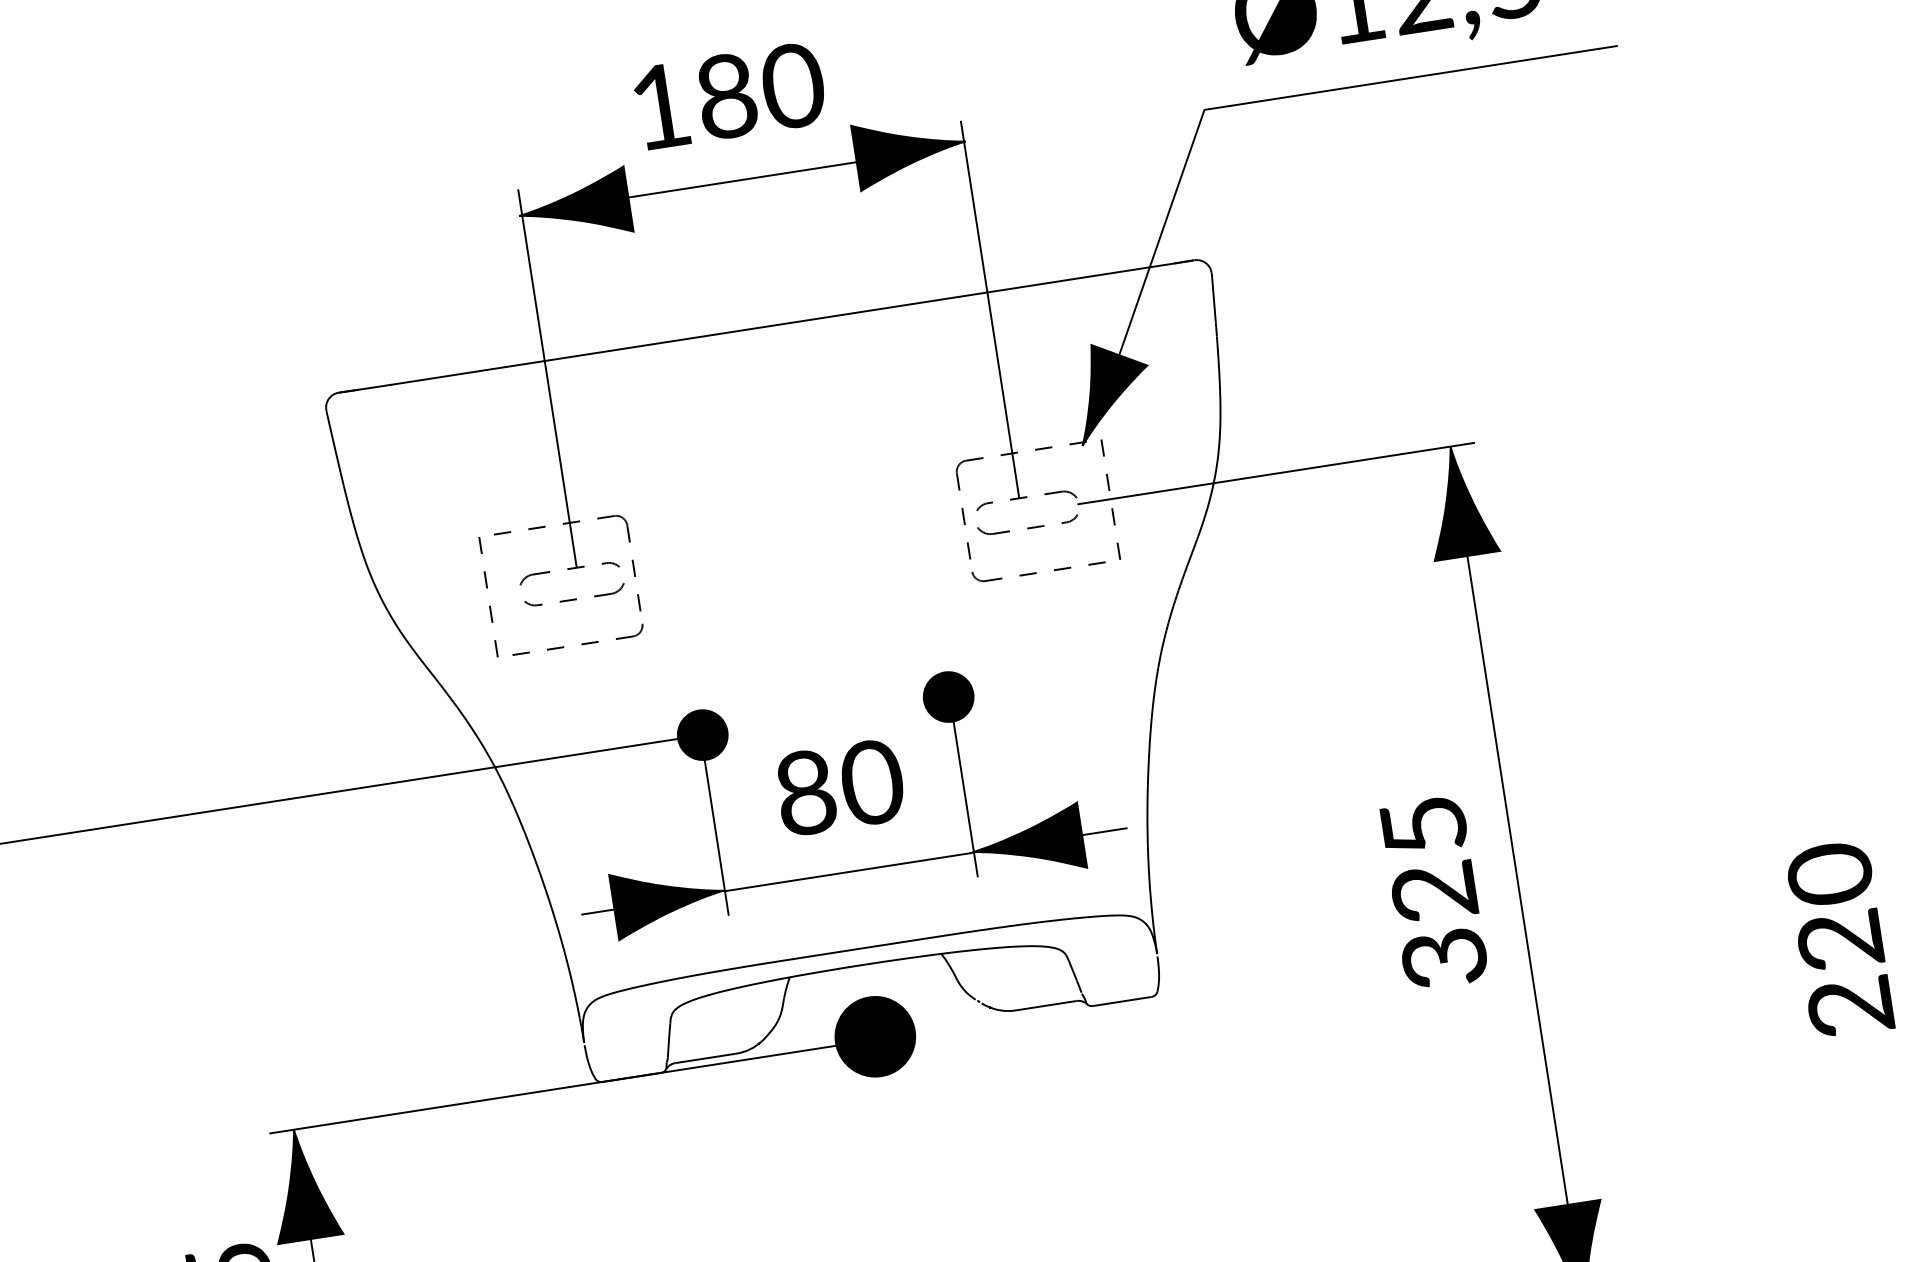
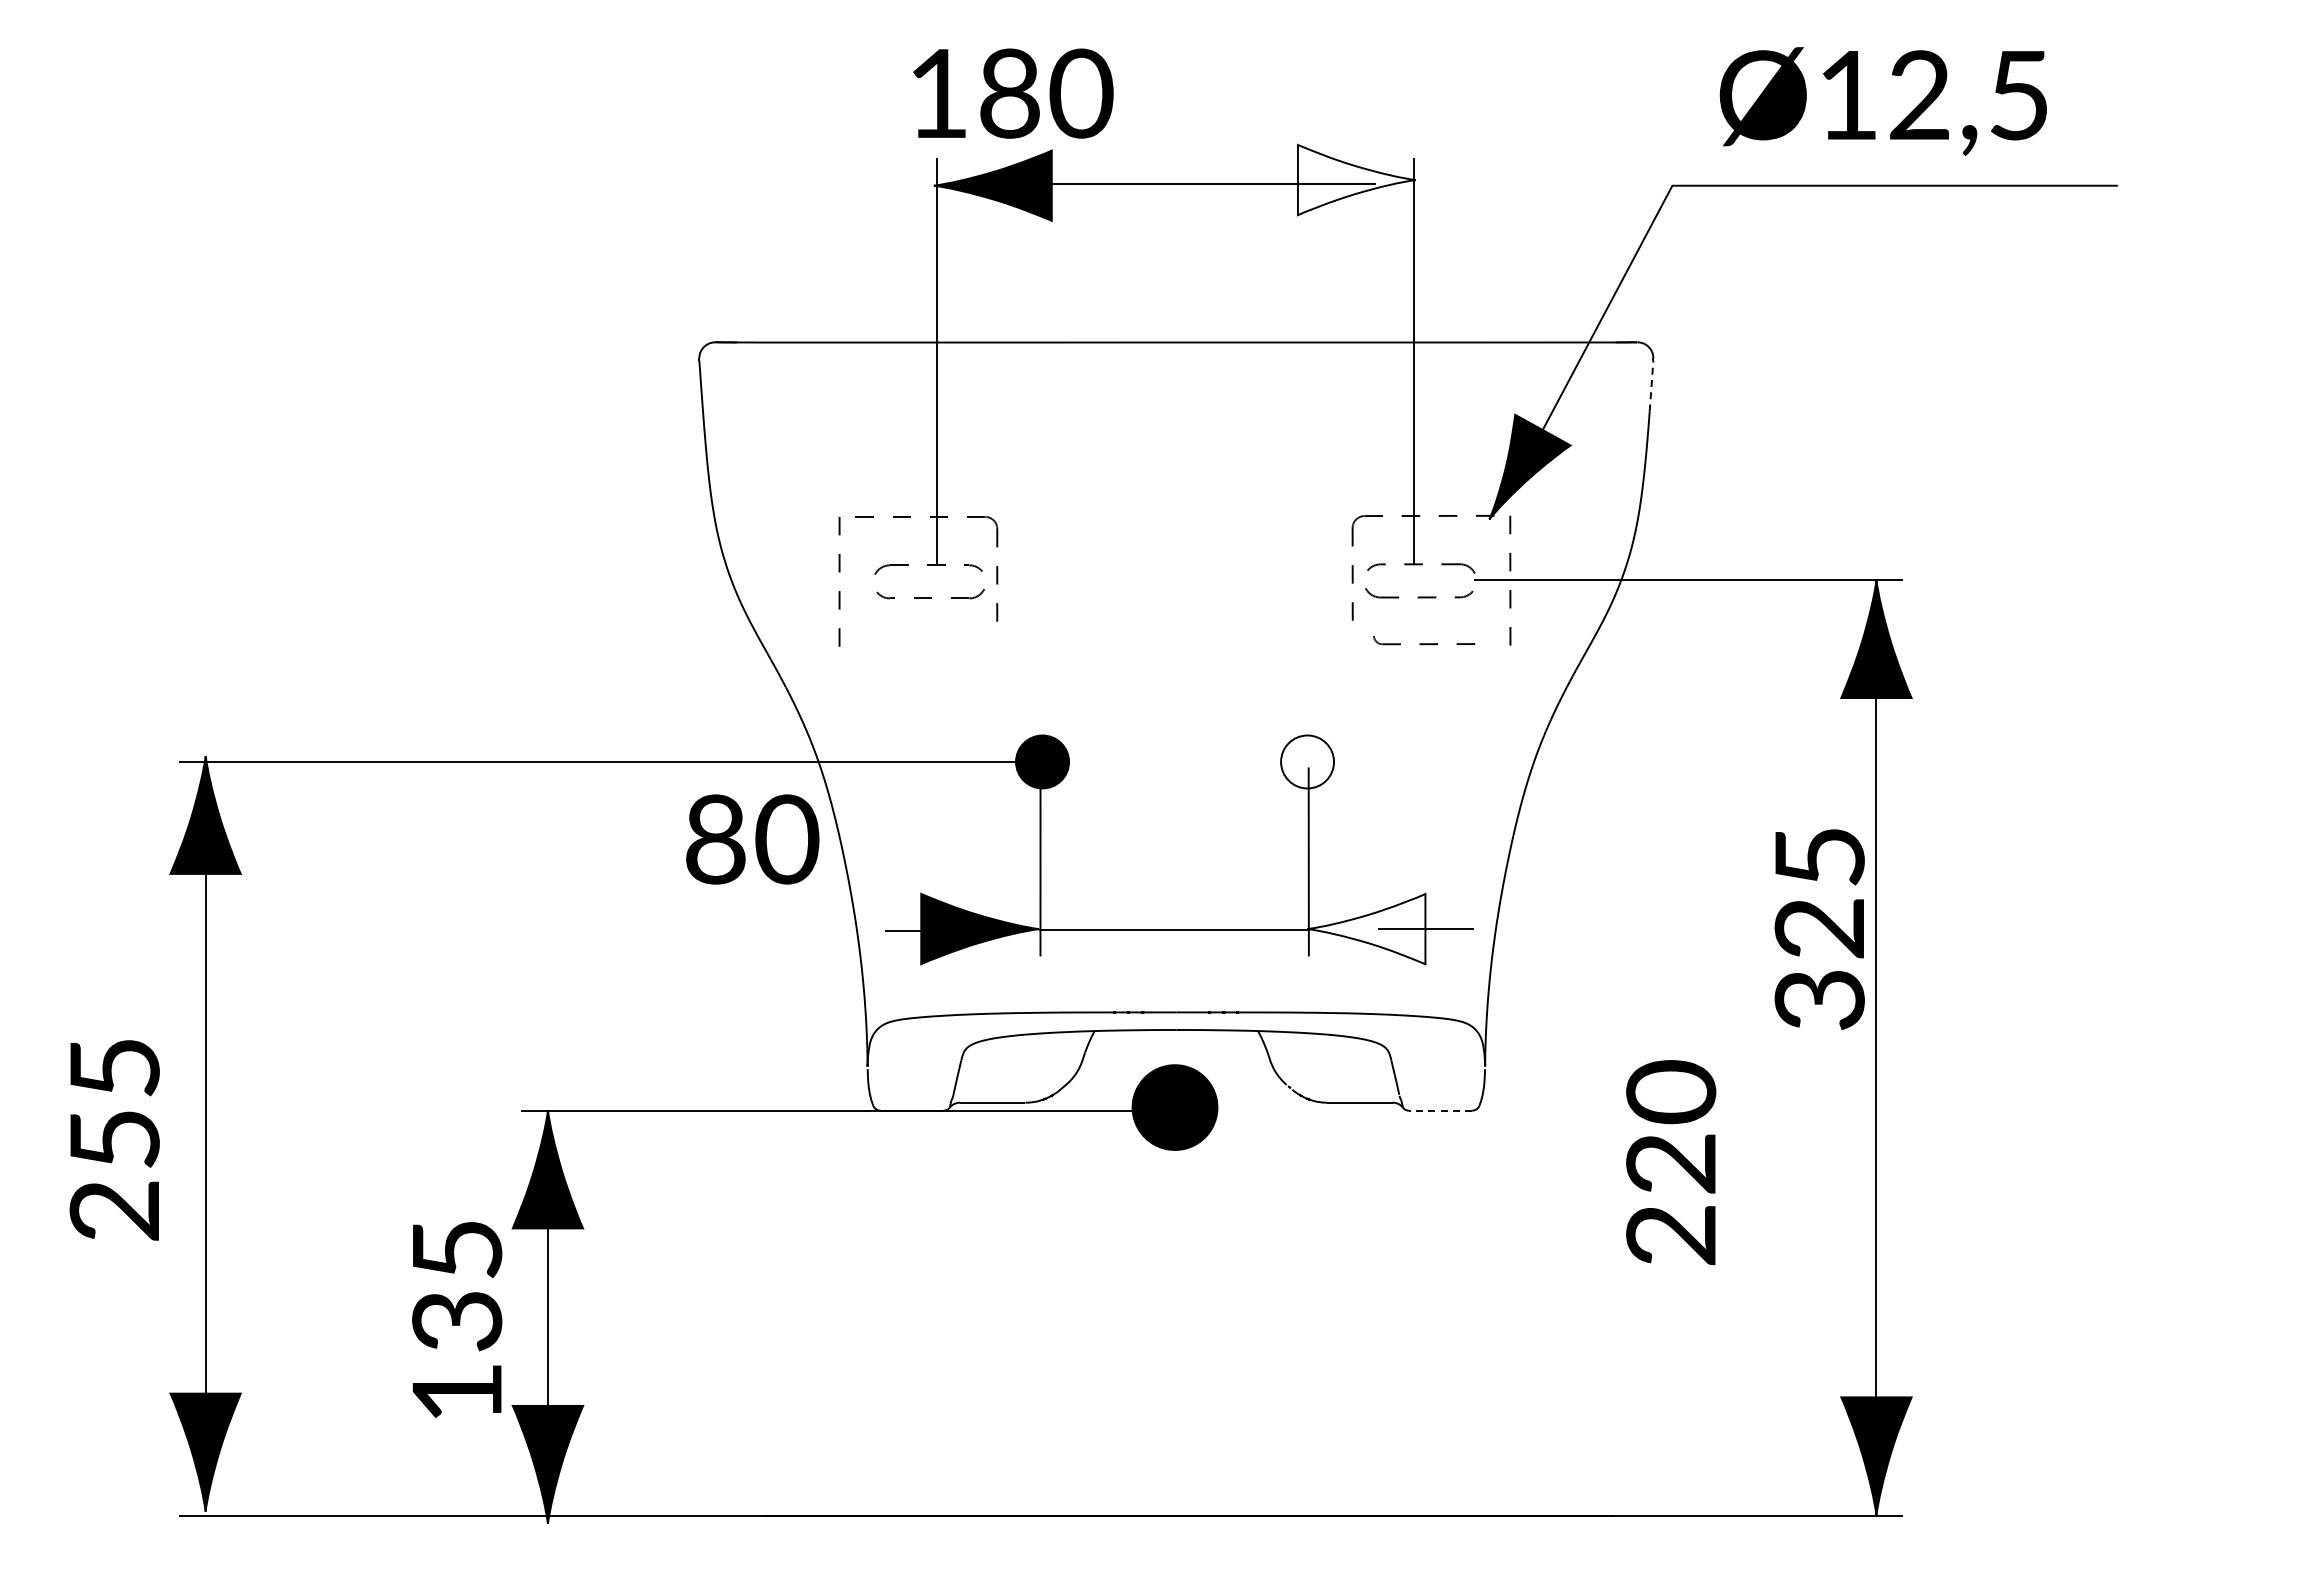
text: (730, 95) -> (1013, 93), moved
fill: (910, 149) -> (1356, 179), removed
line: (1213, 298) -> (1651, 385), solid -> dashed
part: (1038, 567) -> (1423, 640), size x0.7
part: (582, 644) -> (930, 646), removed
fill: (948, 696) -> (1307, 761), removed
text: (840, 787) -> (752, 839), moved
fill: (1027, 843) -> (1366, 928), removed
text: (1434, 893) -> (1819, 929), moved
text: (1840, 939) -> (1671, 1162), moved
line: (1122, 1001) -> (1440, 1110), solid -> dashed

